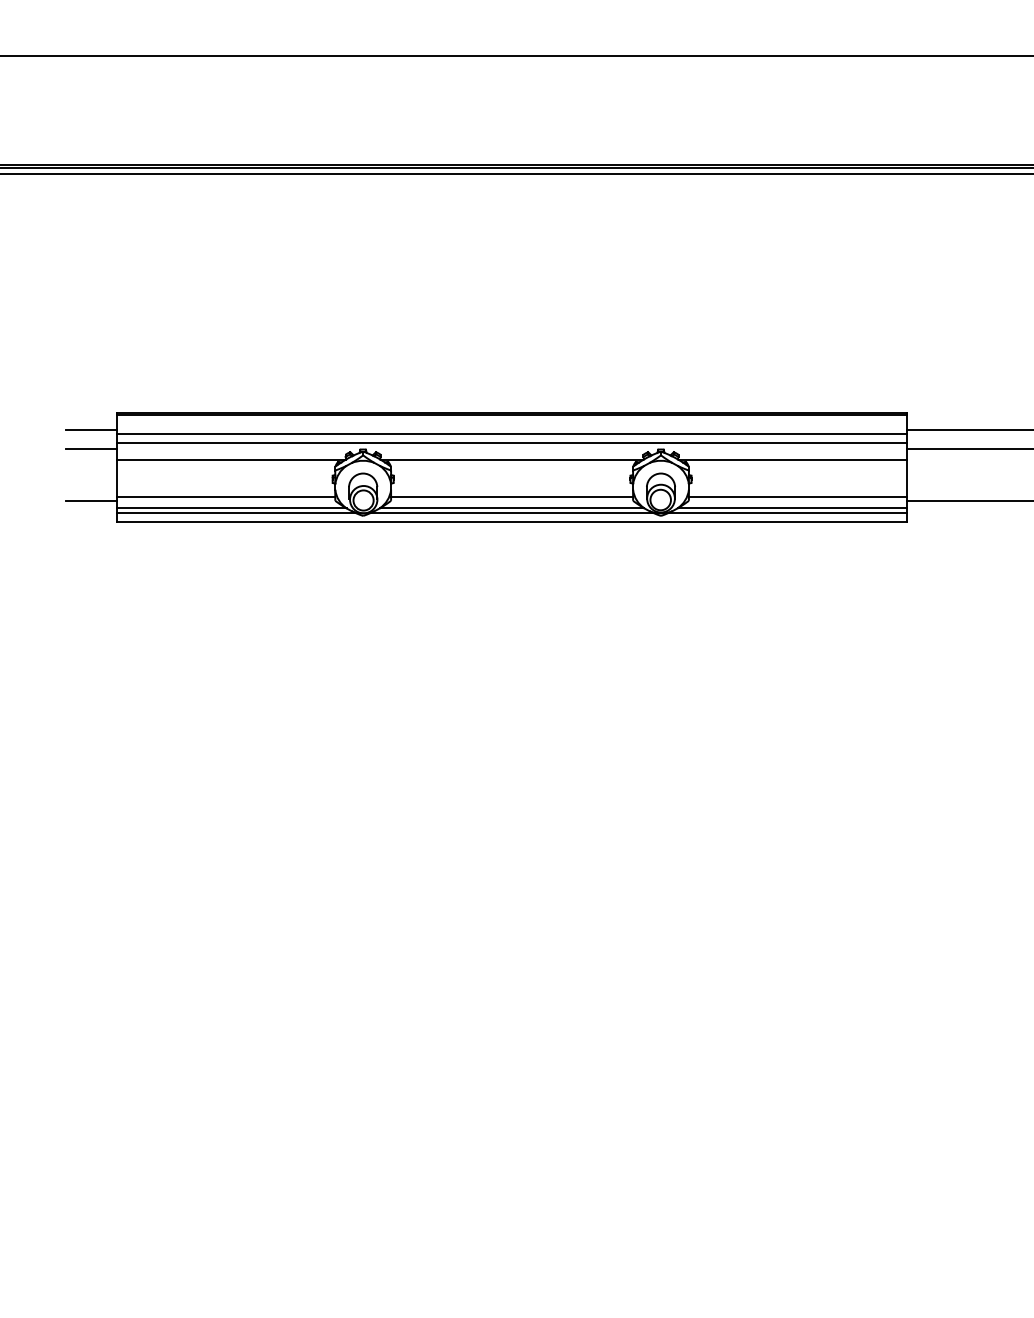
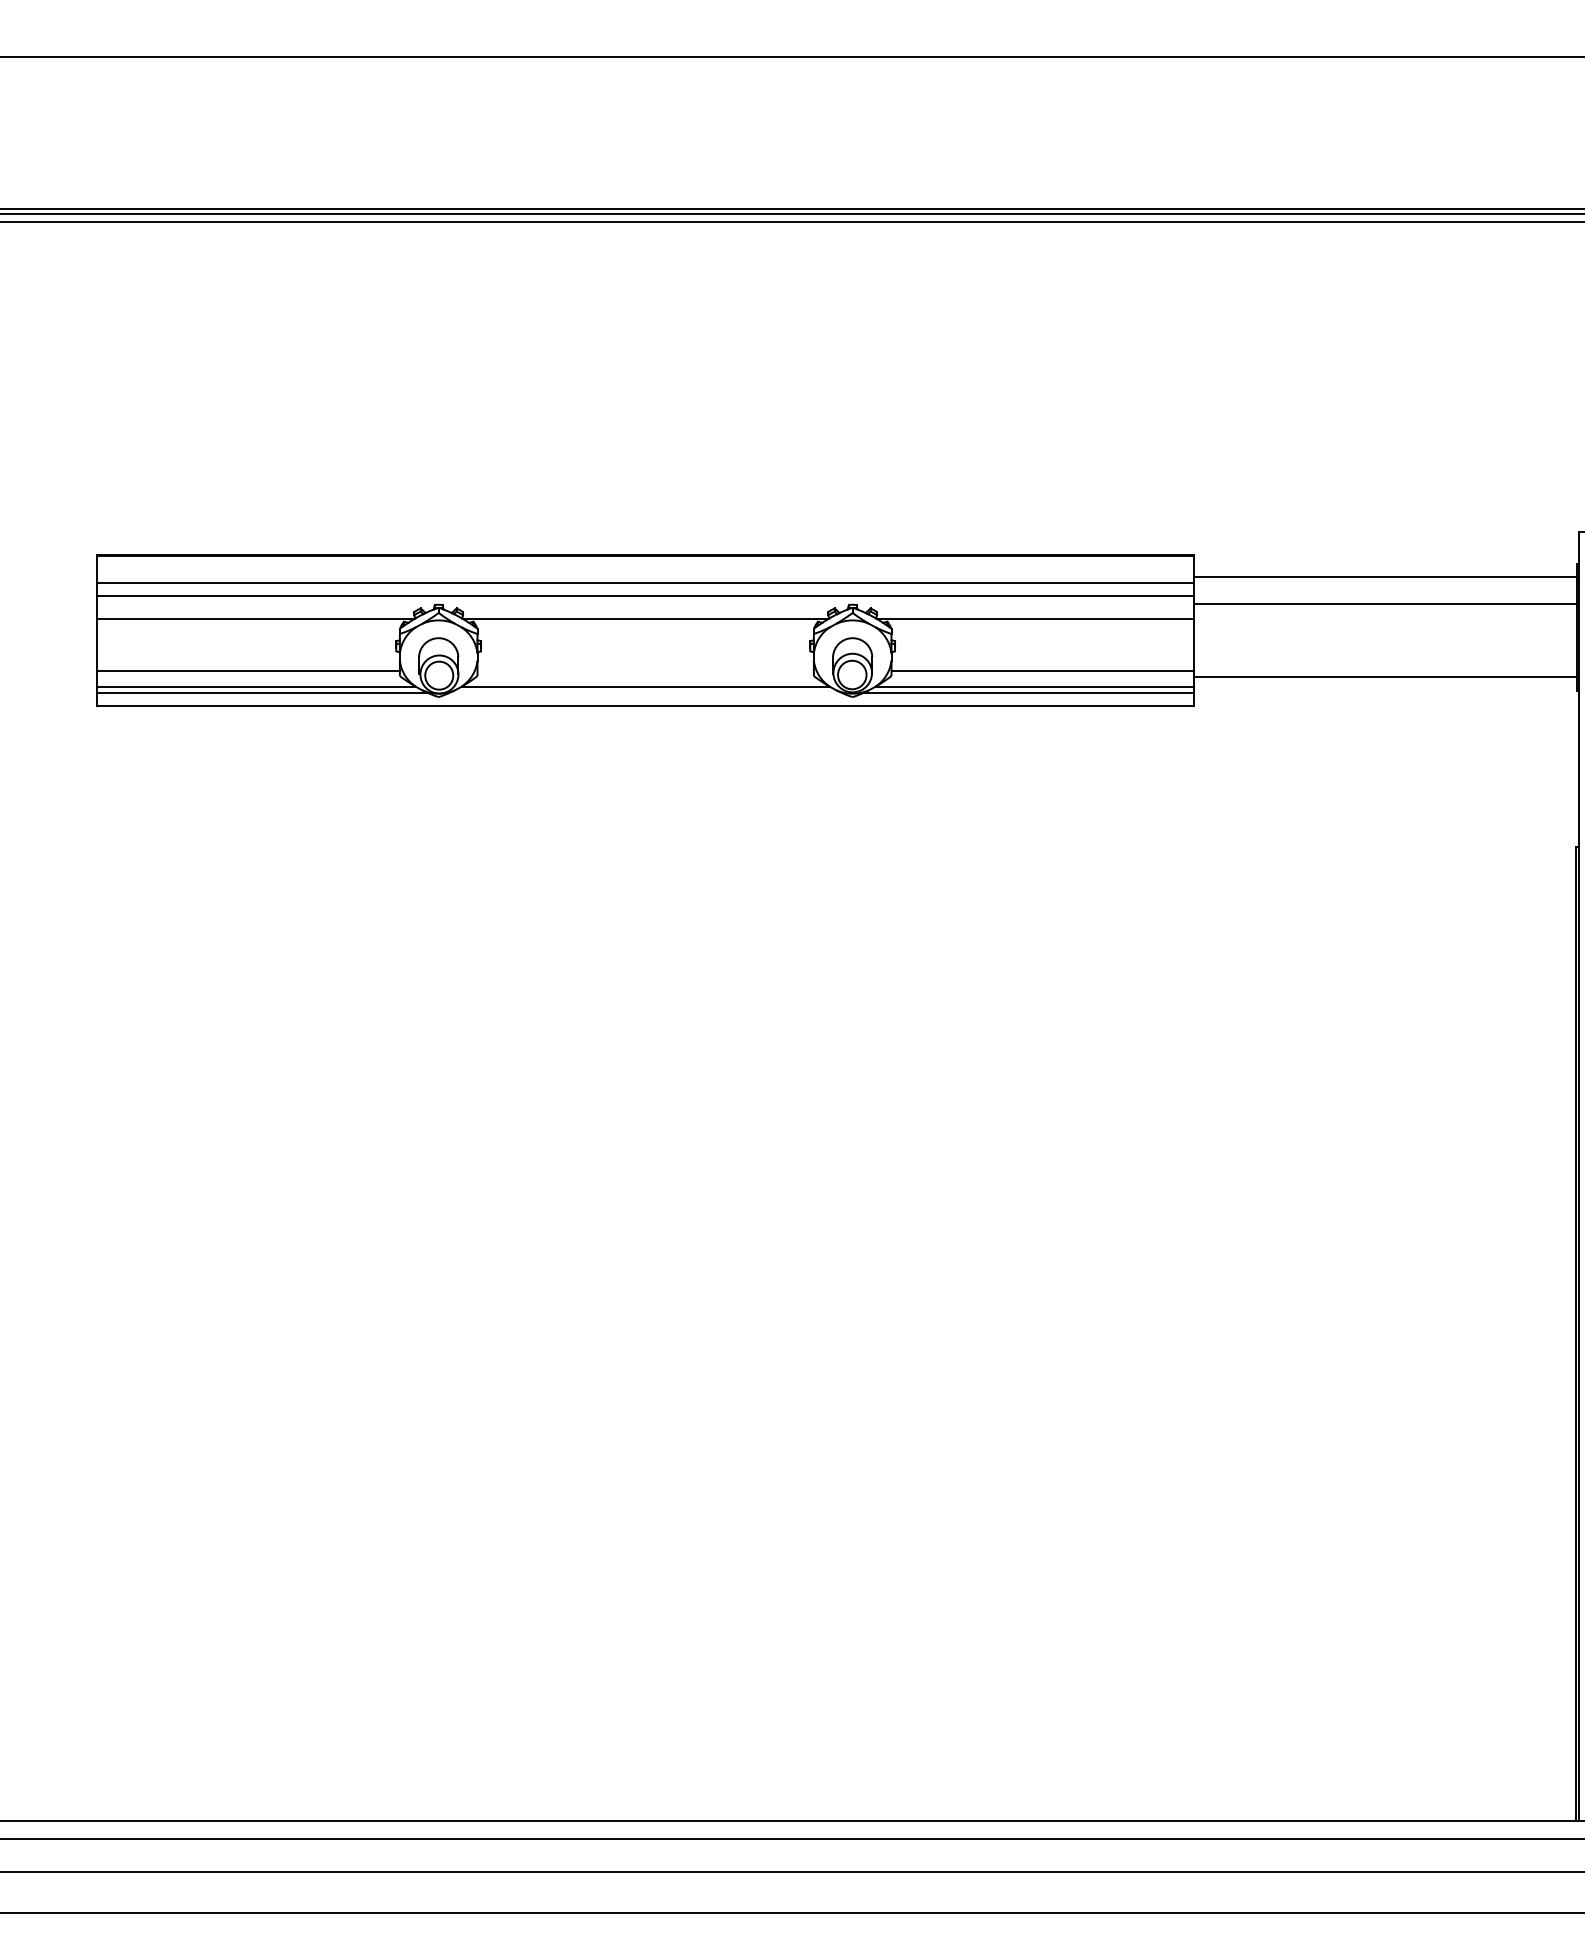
line: (91, 429) -> (61, 577), removed
line: (91, 448) -> (61, 603), removed
line: (511, 496) -> (645, 670), removed
line: (91, 501) -> (61, 676), removed
line: (511, 513) -> (645, 693), removed

